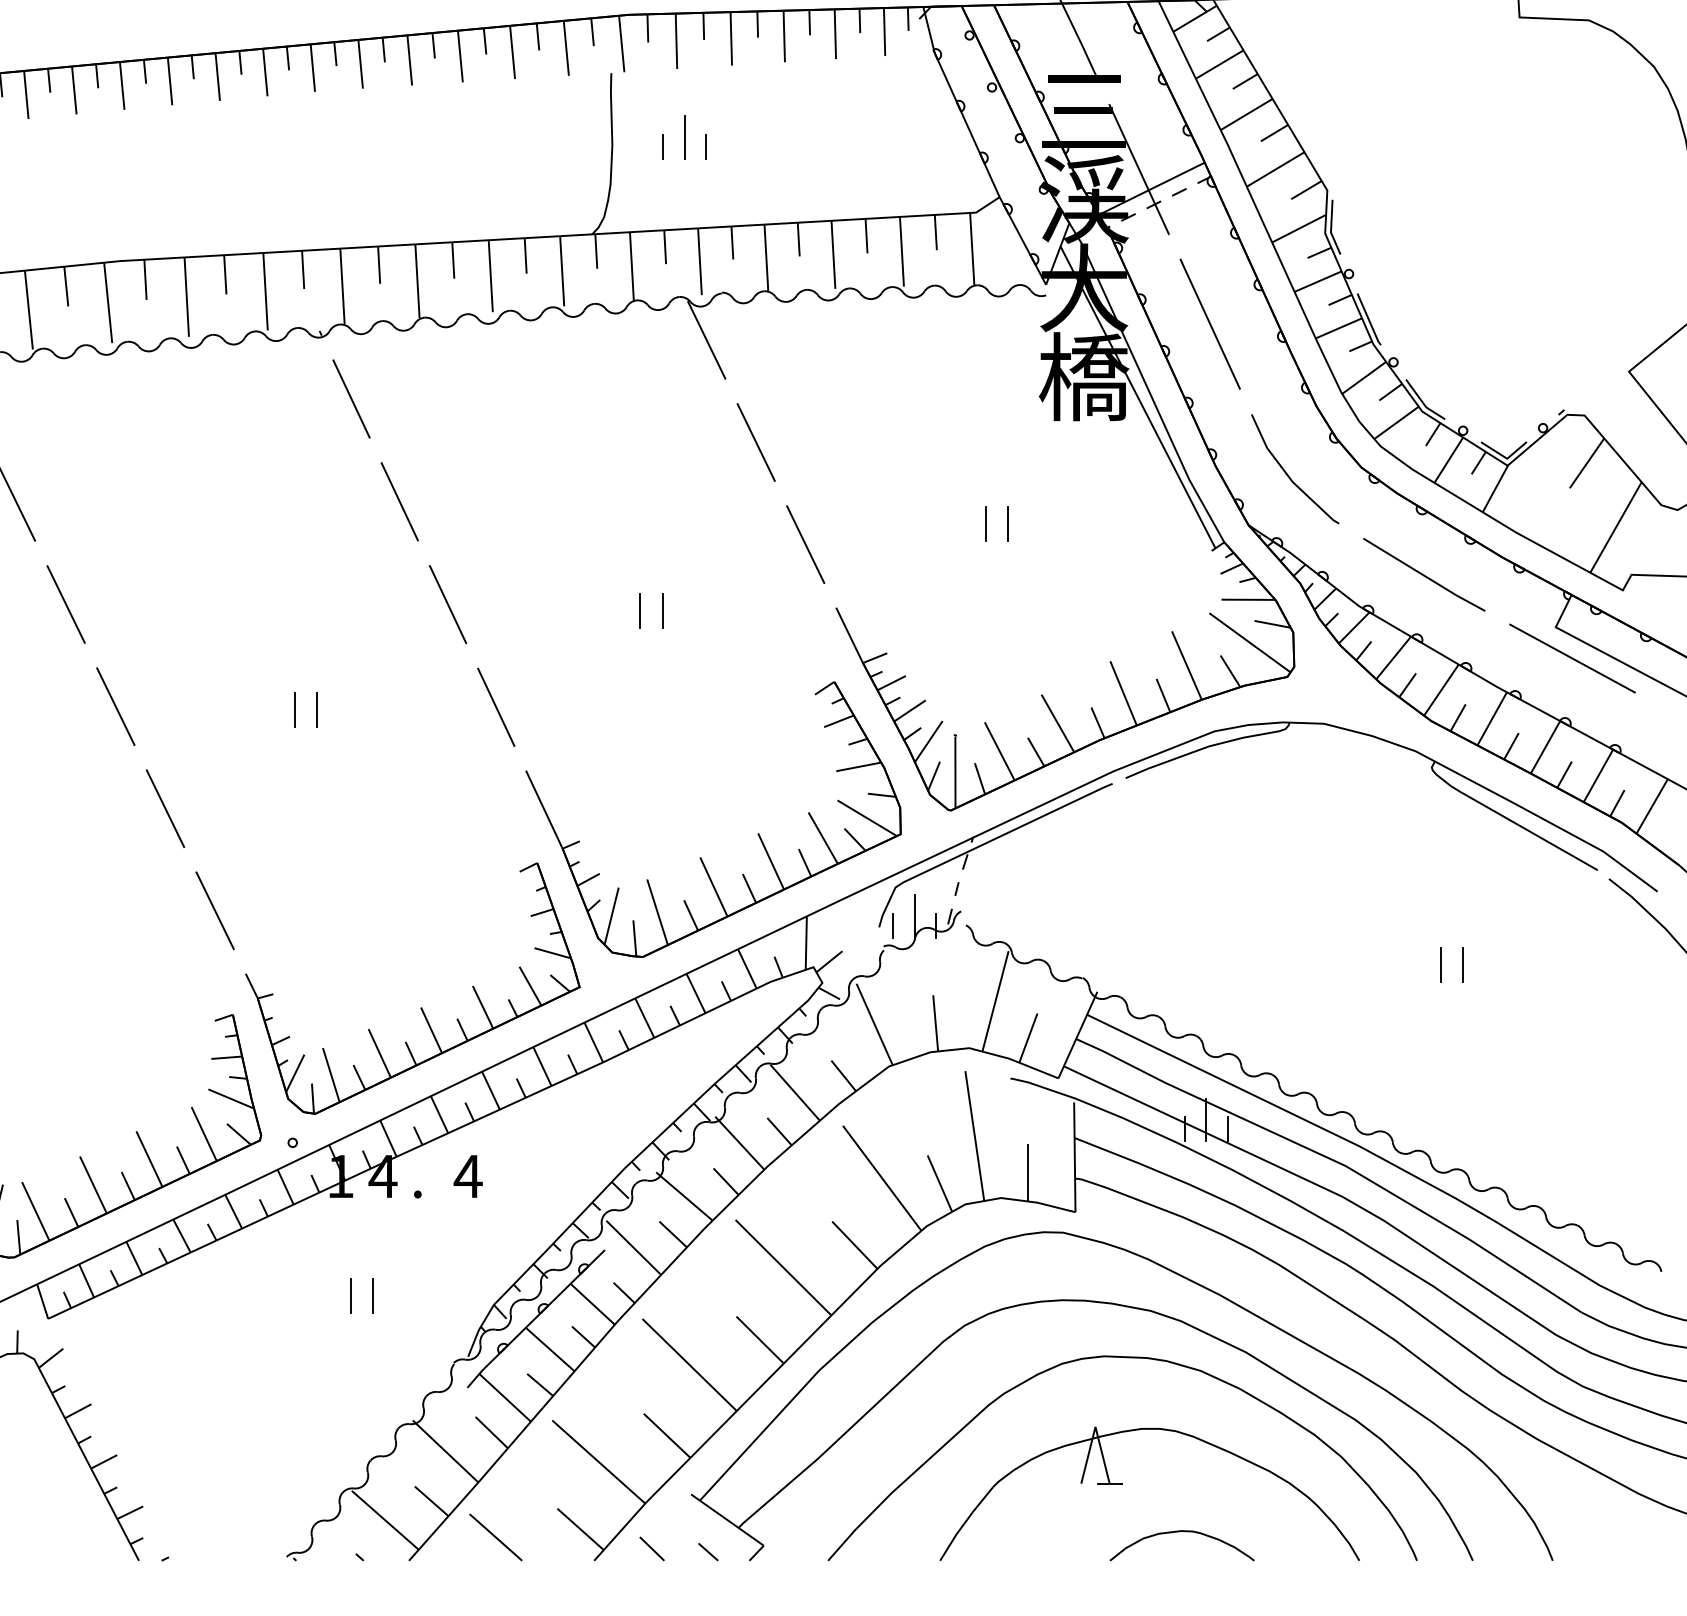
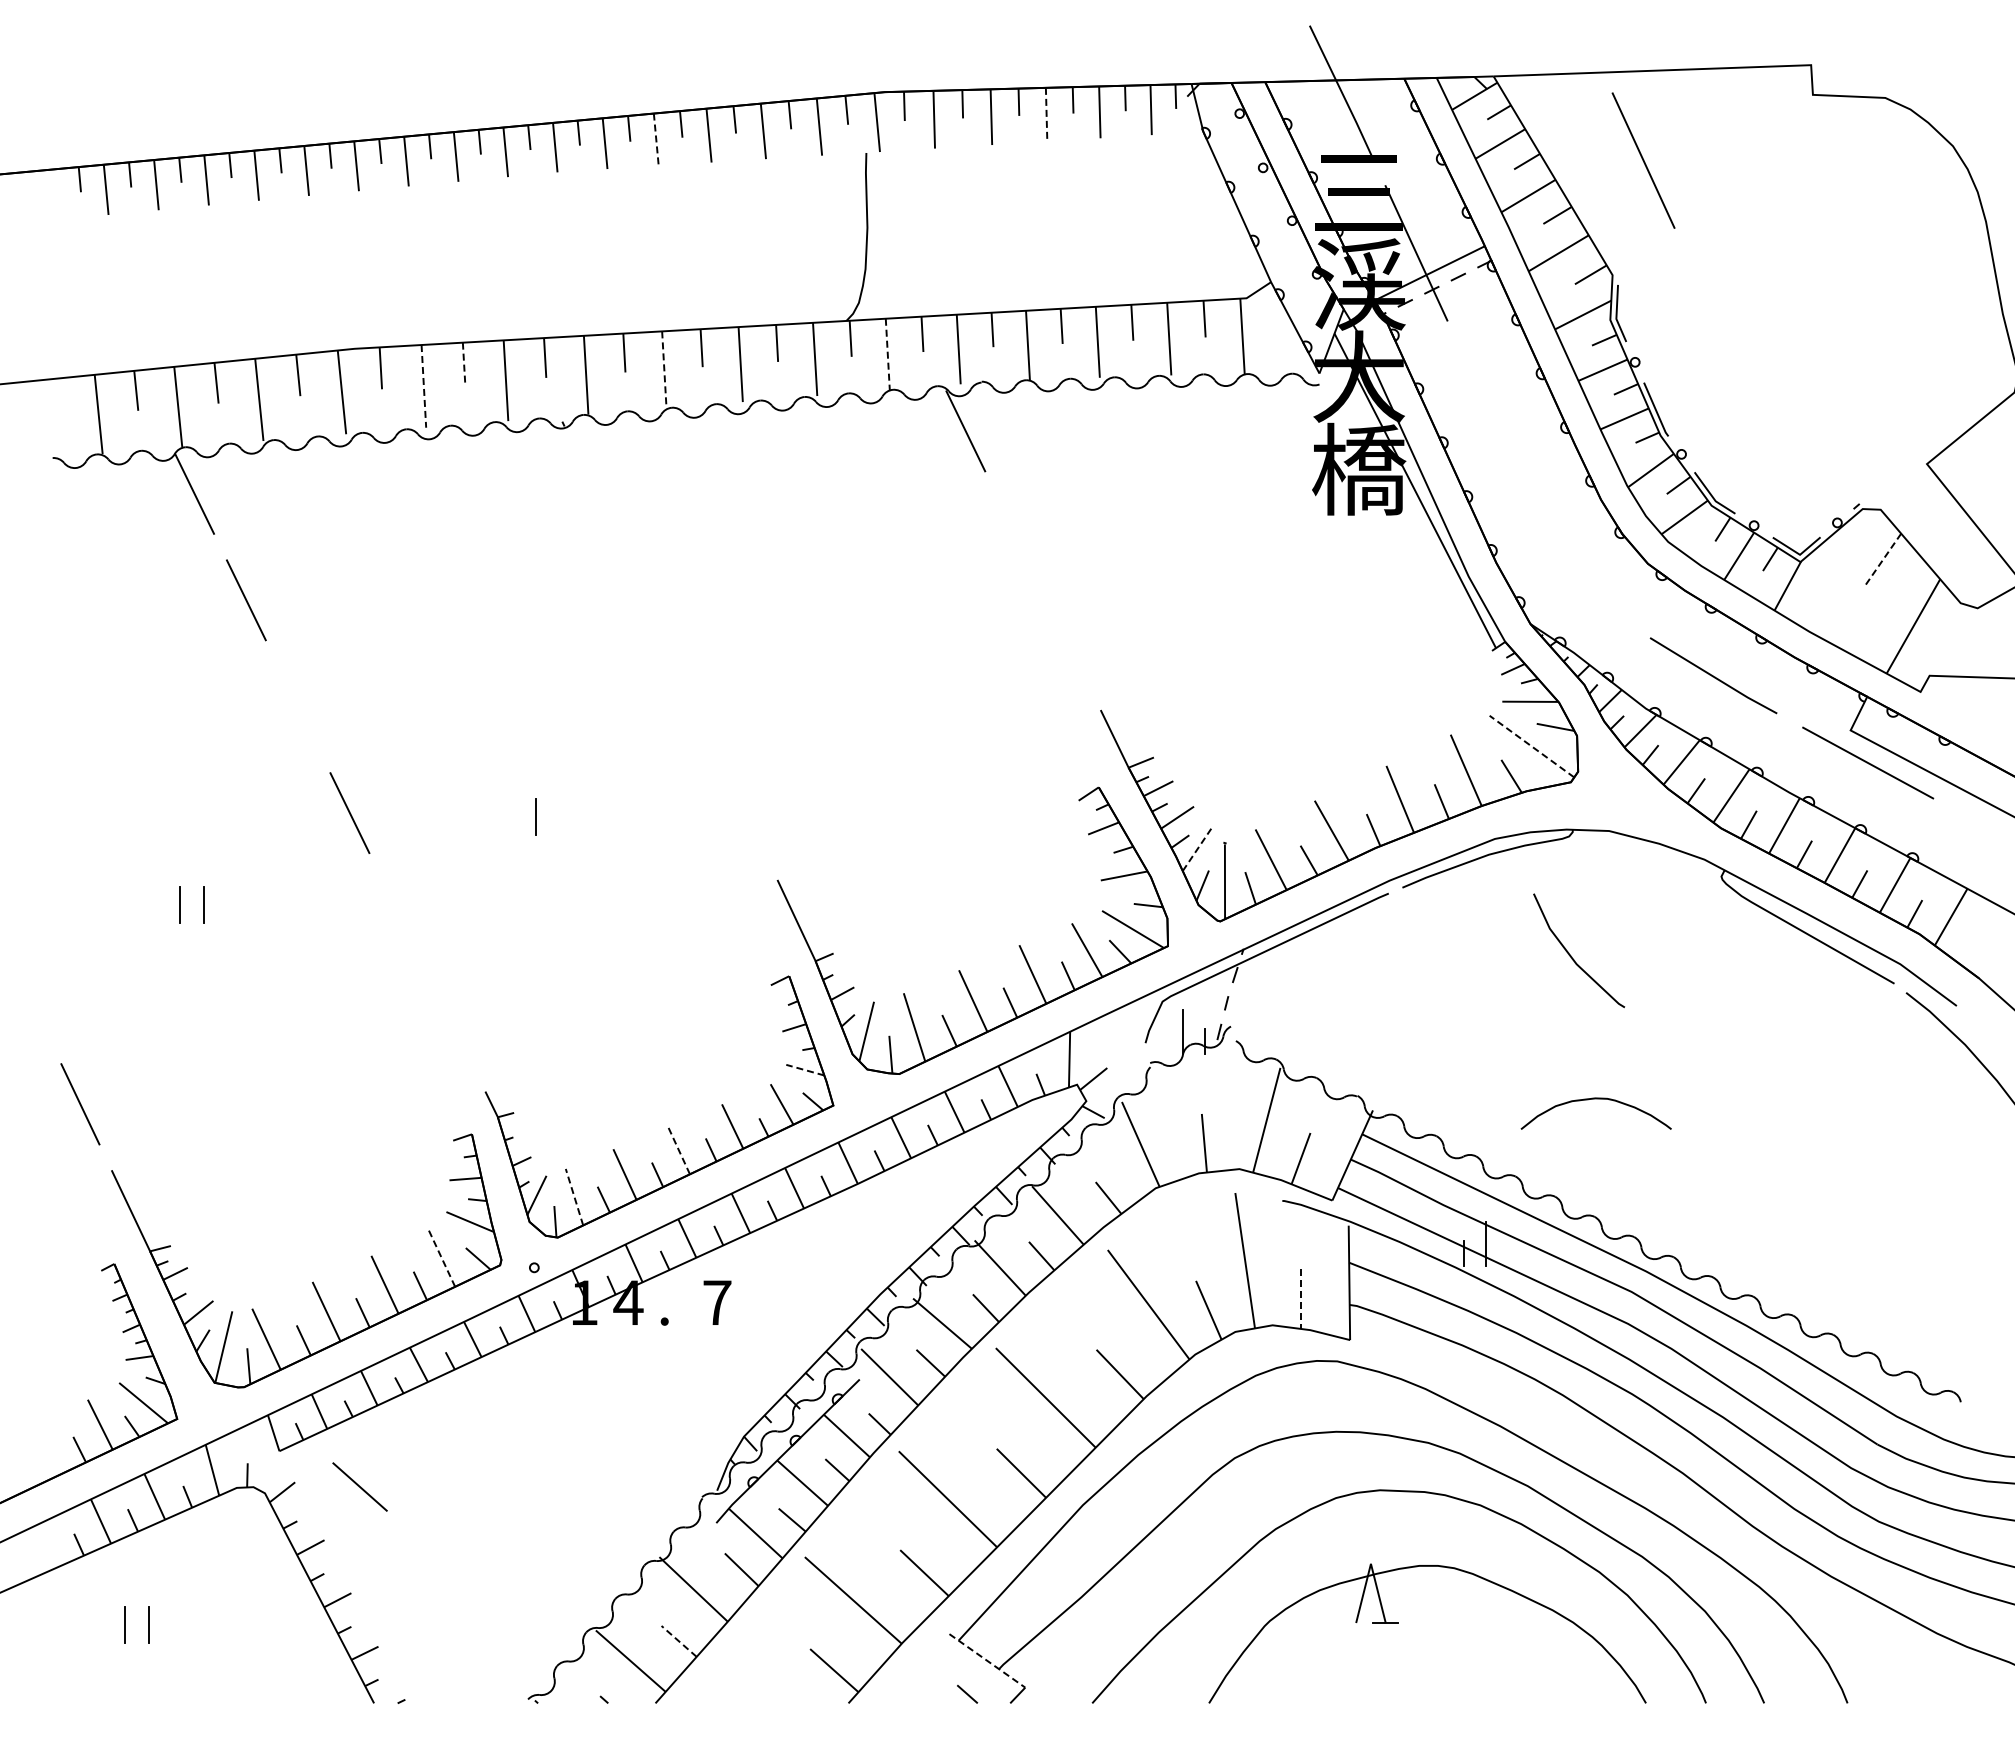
line: (784, 36) -> (1046, 114), solid -> dashed
line: (409, 61) -> (656, 140), solid -> dashed
line: (684, 137) -> (942, 219), removed
line: (663, 146) -> (920, 229), removed
line: (705, 146) -> (964, 229), removed
line: (631, 266) -> (887, 354), solid -> dashed
line: (225, 275) -> (464, 363), solid -> dashed
line: (417, 281) -> (664, 370), solid -> dashed
line: (186, 297) -> (423, 386), solid -> dashed
line: (1210, 324) -> (1643, 160), moved
line: (351, 398) -> (595, 492), removed
line: (756, 442) -> (1017, 537), removed
line: (1587, 463) -> (1883, 559), solid -> dashed
line: (1287, 473) -> (1571, 955), moved
line: (399, 501) -> (645, 599), removed
line: (985, 523) -> (1256, 622), removed
line: (1008, 523) -> (1280, 622), removed
line: (805, 544) -> (1068, 644), removed
line: (65, 604) -> (297, 706), removed
line: (448, 604) -> (696, 706), removed
line: (640, 611) -> (896, 713), removed
line: (662, 611) -> (919, 713), removed
line: (1249, 642) -> (1531, 746), solid -> dashed
line: (496, 706) -> (746, 813), removed
line: (316, 709) -> (559, 816), removed
line: (929, 741) -> (1197, 849), solid -> dashed
line: (165, 808) -> (401, 919), removed
line: (215, 910) -> (453, 1025), removed
line: (893, 925) -> (1160, 1041), removed
line: (552, 953) -> (805, 1070), solid -> dashed
line: (1440, 964) -> (1730, 1081), removed
line: (1463, 964) -> (1754, 1081), removed
line: (431, 1030) -> (678, 1150), solid -> dashed
line: (331, 1075) -> (574, 1197), solid -> dashed
line: (1227, 1129) -> (1508, 1253), removed
line: (203, 1133) -> (441, 1258), solid -> dashed
line: (1027, 1173) -> (1300, 1299), solid -> dashed
text: (468, 1176) -> (717, 1302), 4 -> 7
line: (350, 1295) -> (594, 1426), removed
line: (373, 1295) -> (618, 1426), removed
line: (431, 1501) -> (678, 1641), solid -> dashed
line: (727, 1520) -> (987, 1661), solid -> dashed
curve: (1181, 1532) -> (1595, 1099), moved
line: (495, 1536) -> (359, 1486), moved
line: (651, 1548) -> (908, 1690), removed

